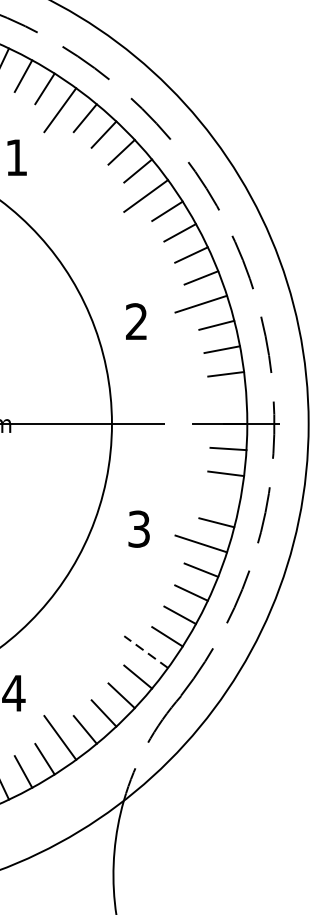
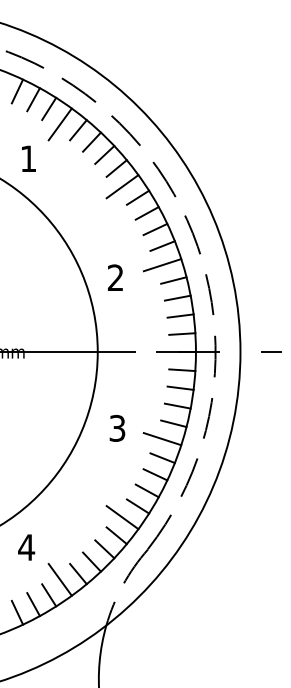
line: (228, 398) -> (182, 333), added
line: (221, 497) -> (177, 405), added
line: (146, 651) -> (122, 517), dashed -> solid

